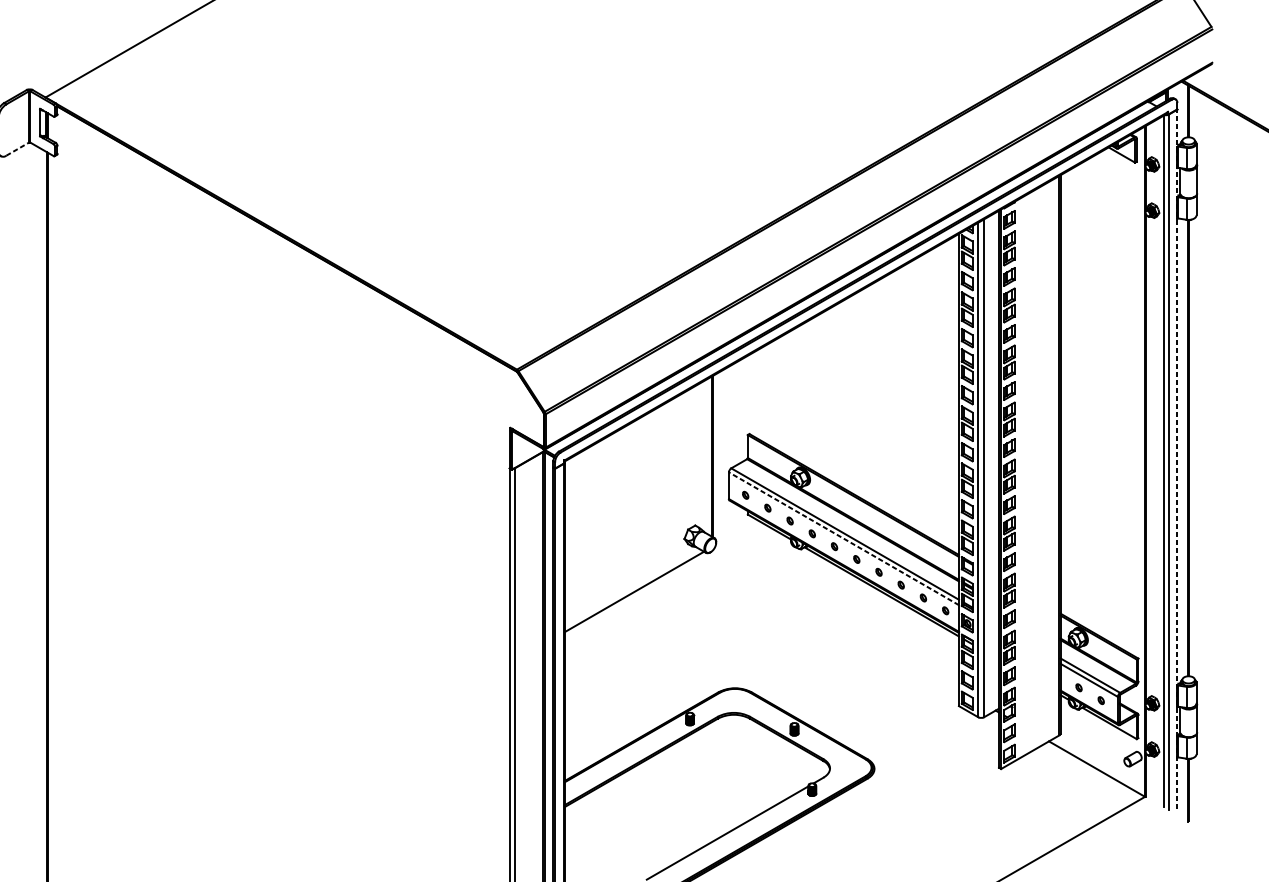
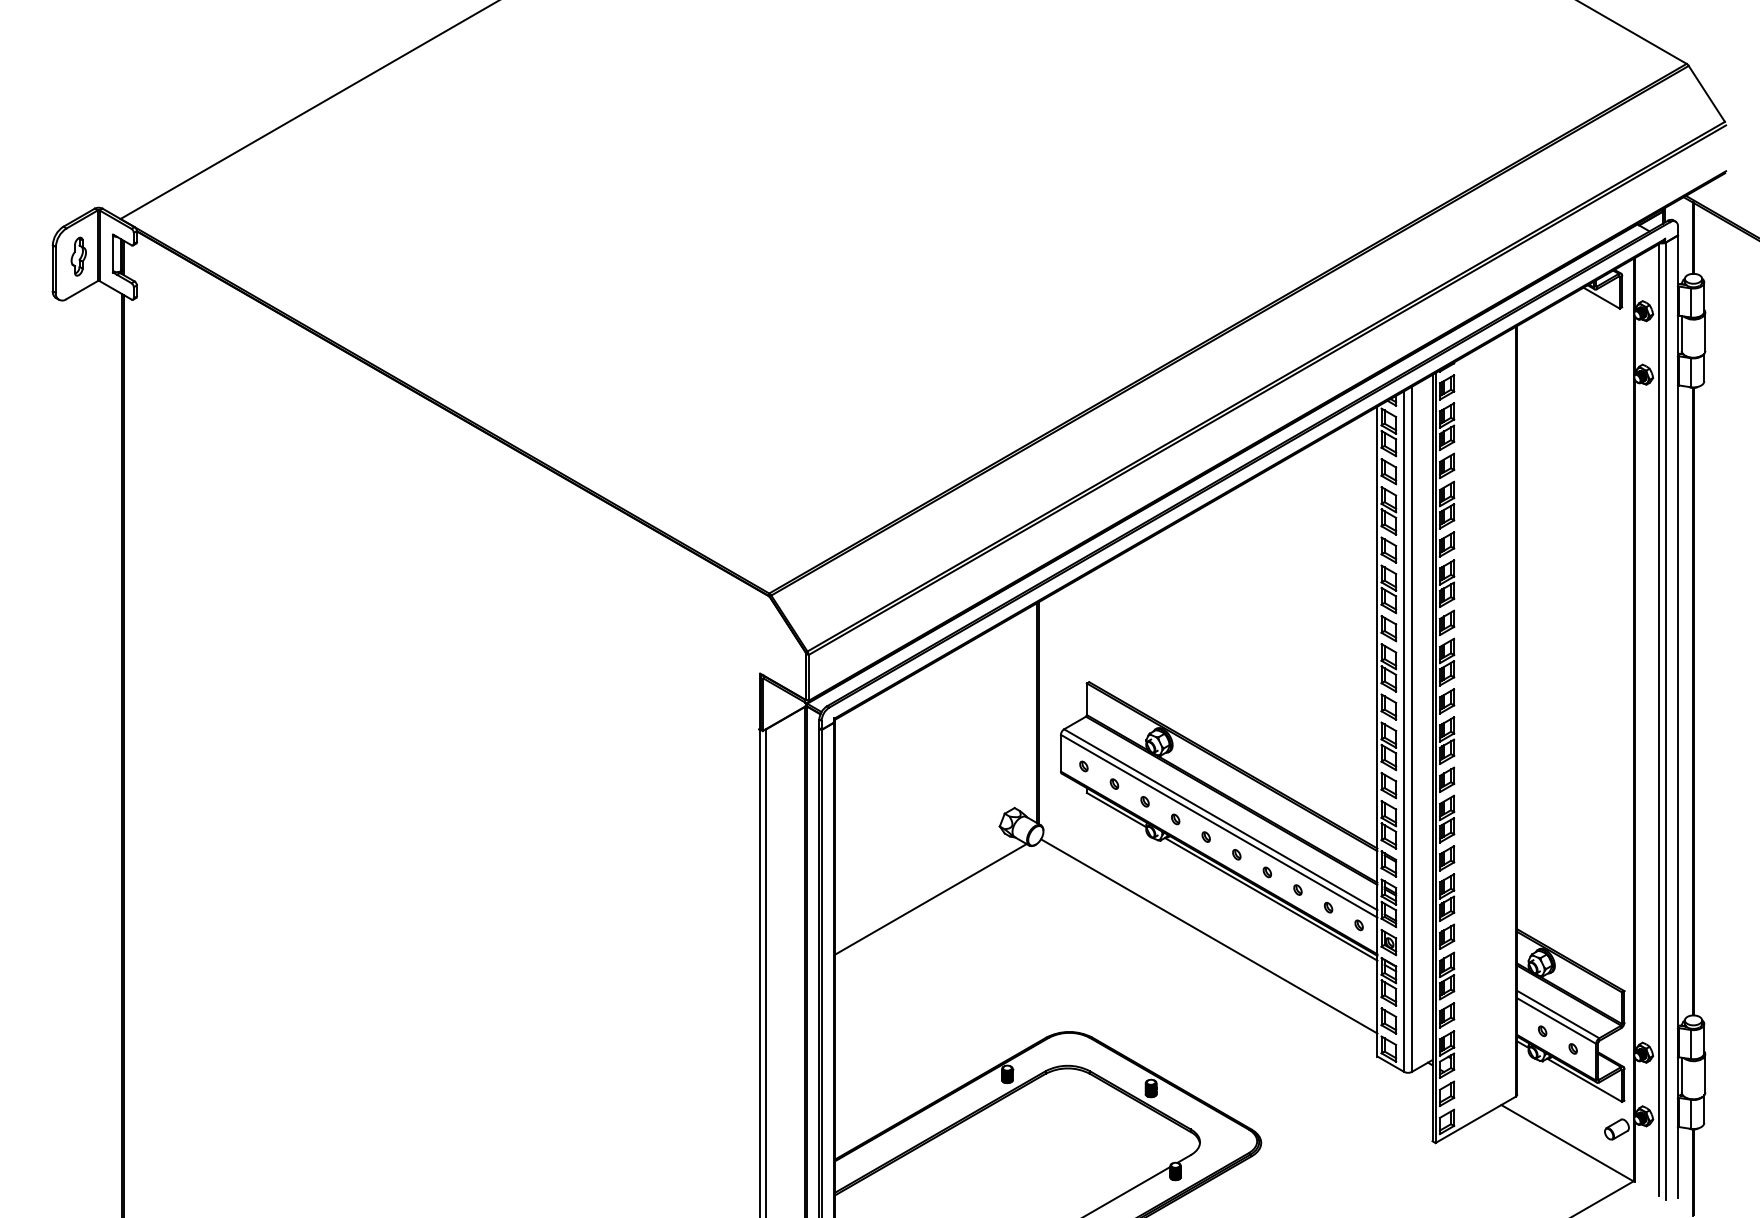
part: (15, 124) -> (78, 256), added
line: (17, 148) -> (82, 289), dashed -> solid
line: (1177, 459) -> (1677, 716), dashed -> solid
line: (844, 538) -> (1219, 826), dashed -> solid
line: (836, 618) -> (1209, 936), added

